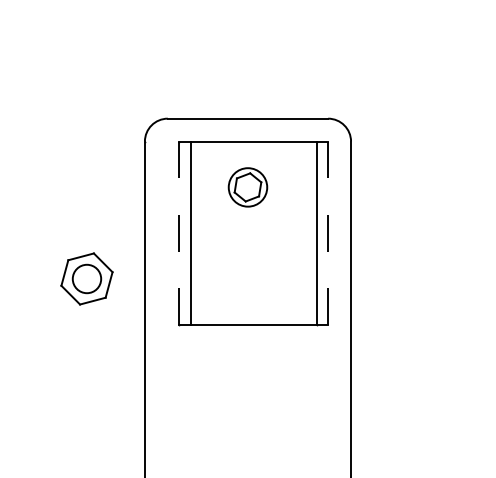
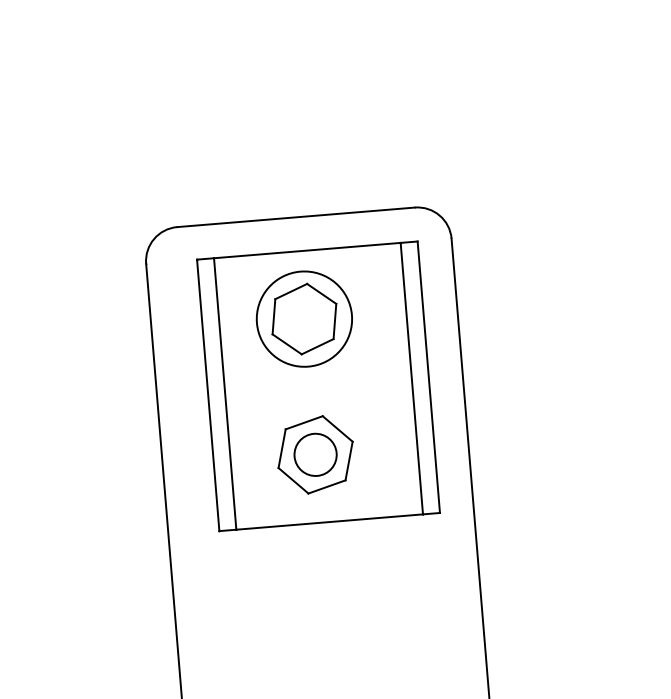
part: (247, 187) -> (303, 319), size x1.67
line: (179, 233) -> (208, 395), dashed -> solid
line: (328, 233) -> (429, 377), dashed -> solid
part: (86, 278) -> (314, 454), moved

